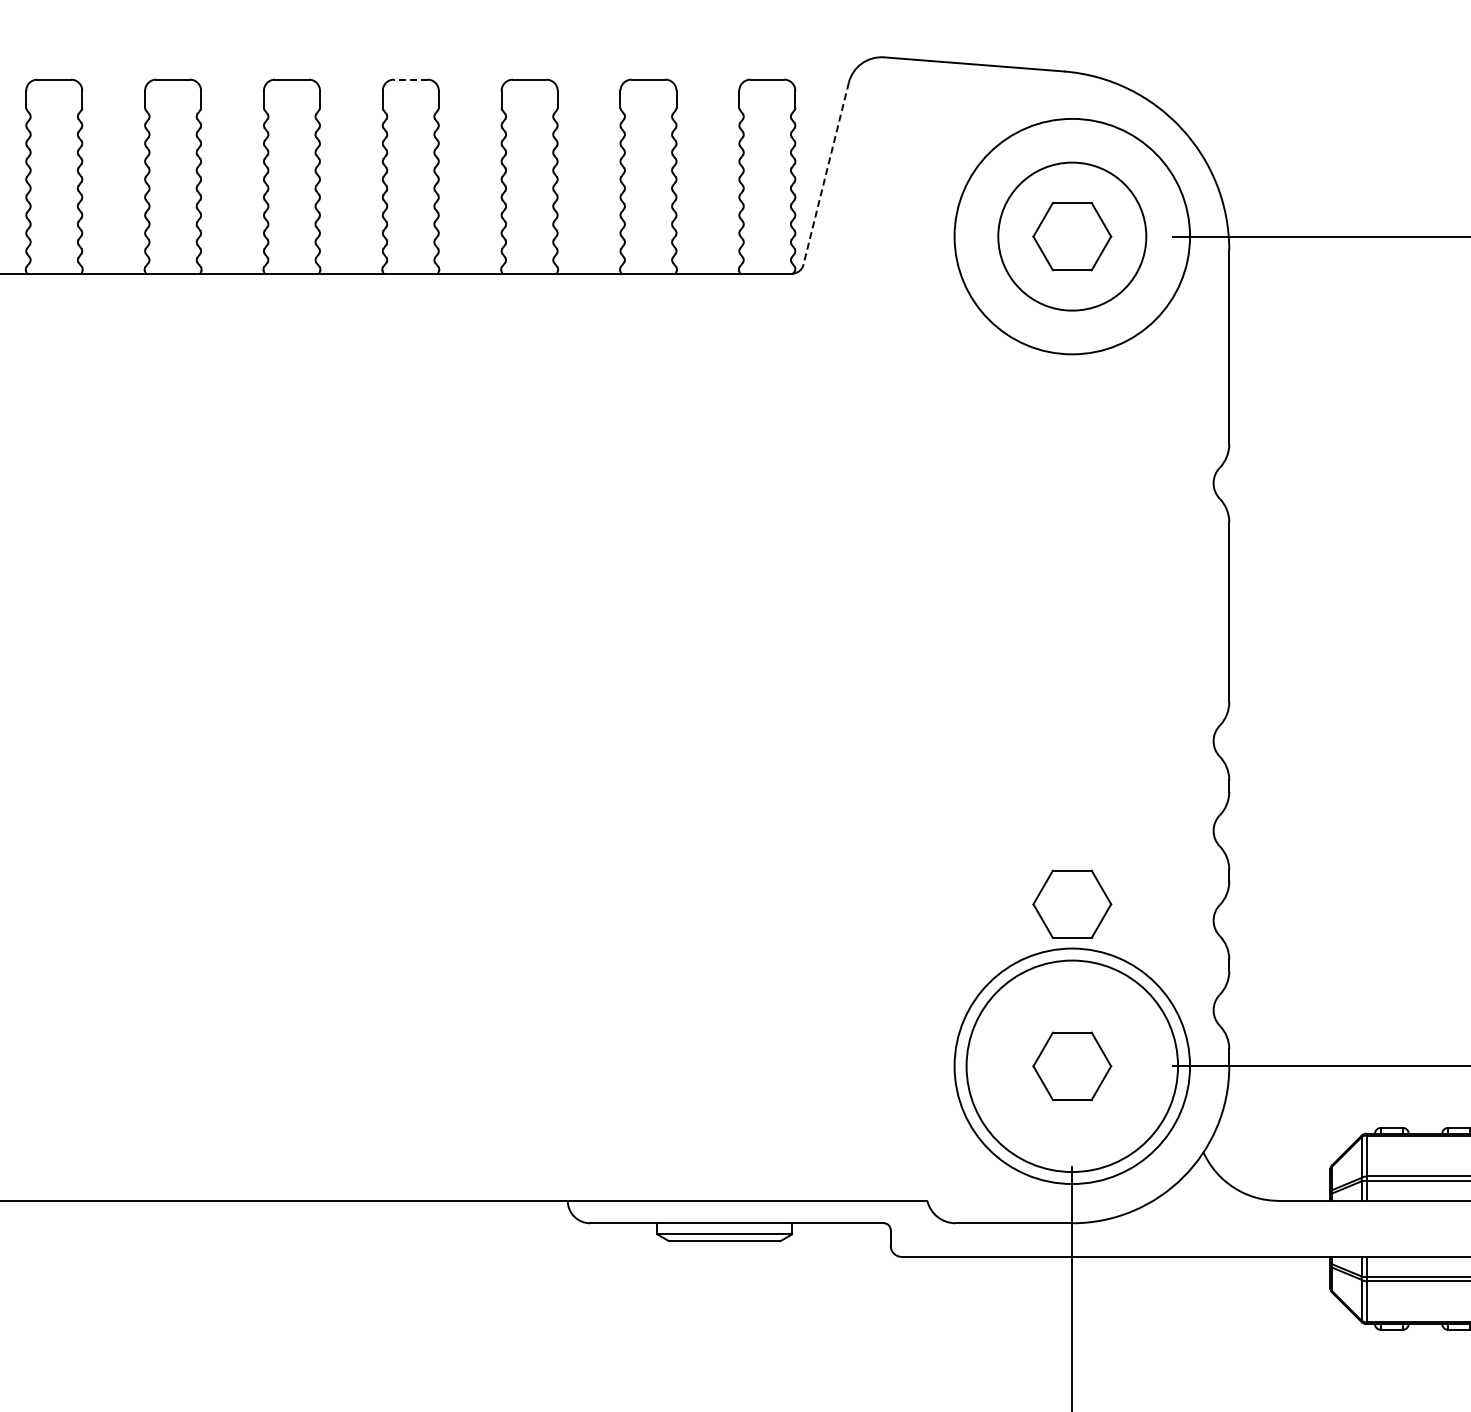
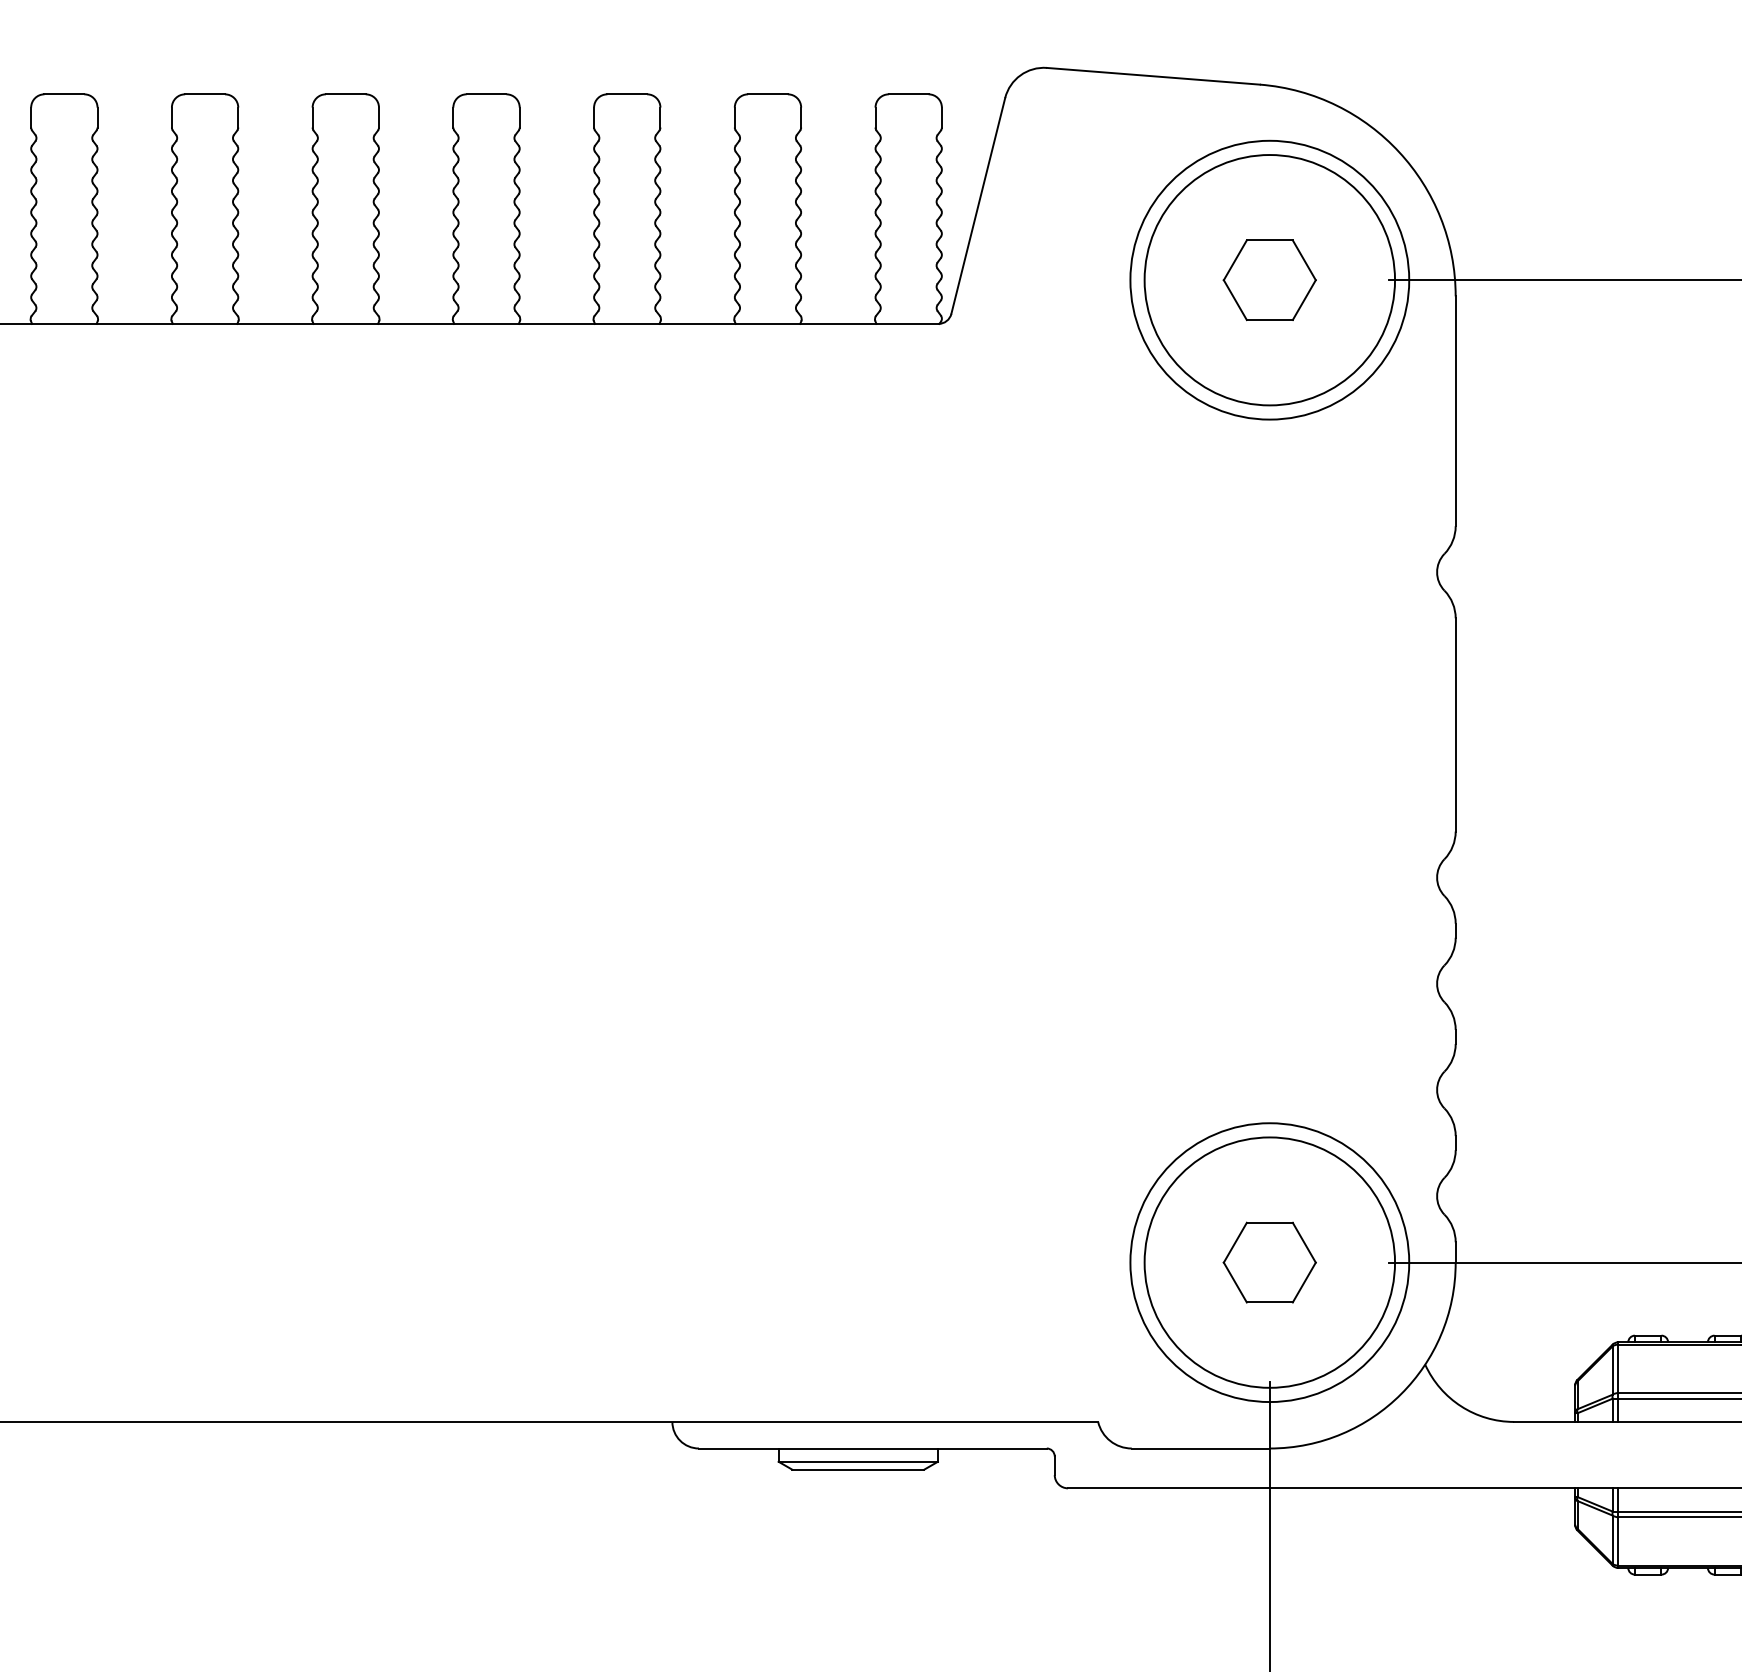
line: (410, 79) -> (486, 94), dashed -> solid
line: (826, 173) -> (978, 205), dashed -> solid
circle: (1072, 236) -> (1270, 280), size x1.43
part: (1072, 903) -> (1270, 1069), removed

